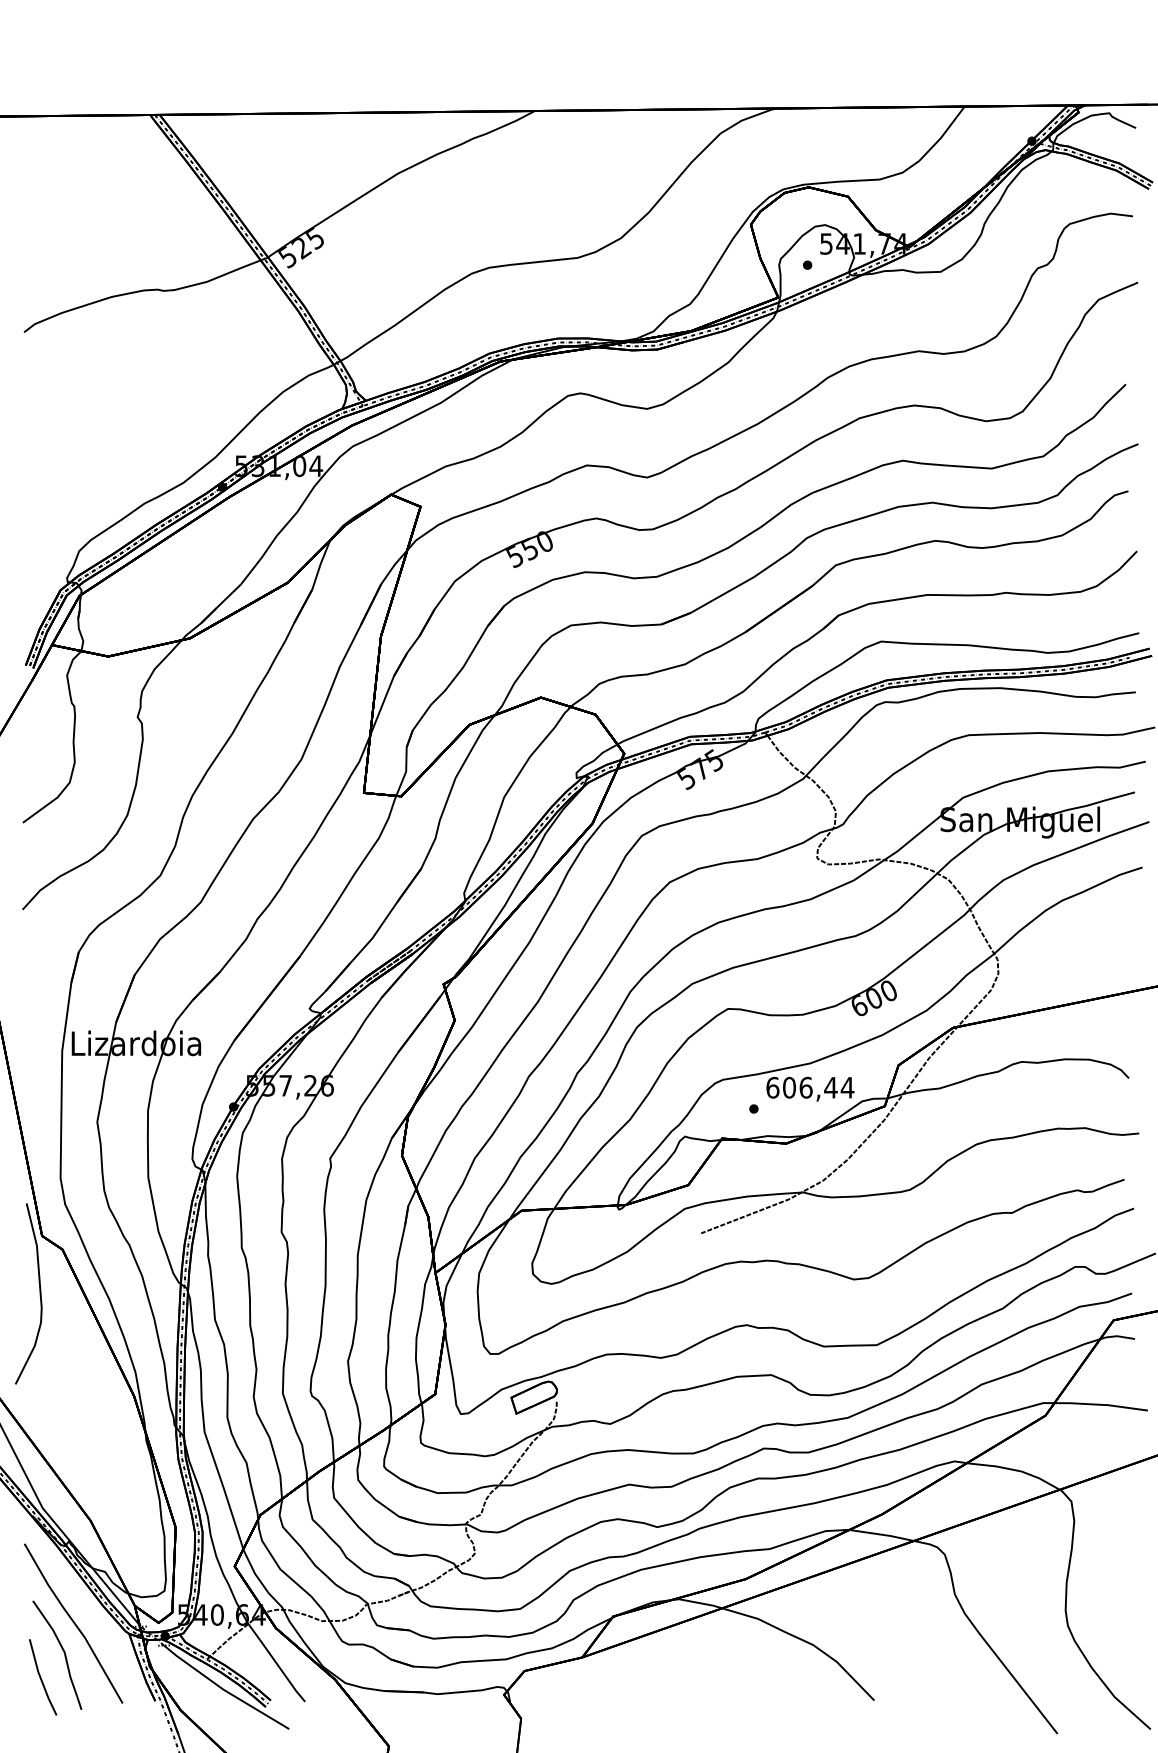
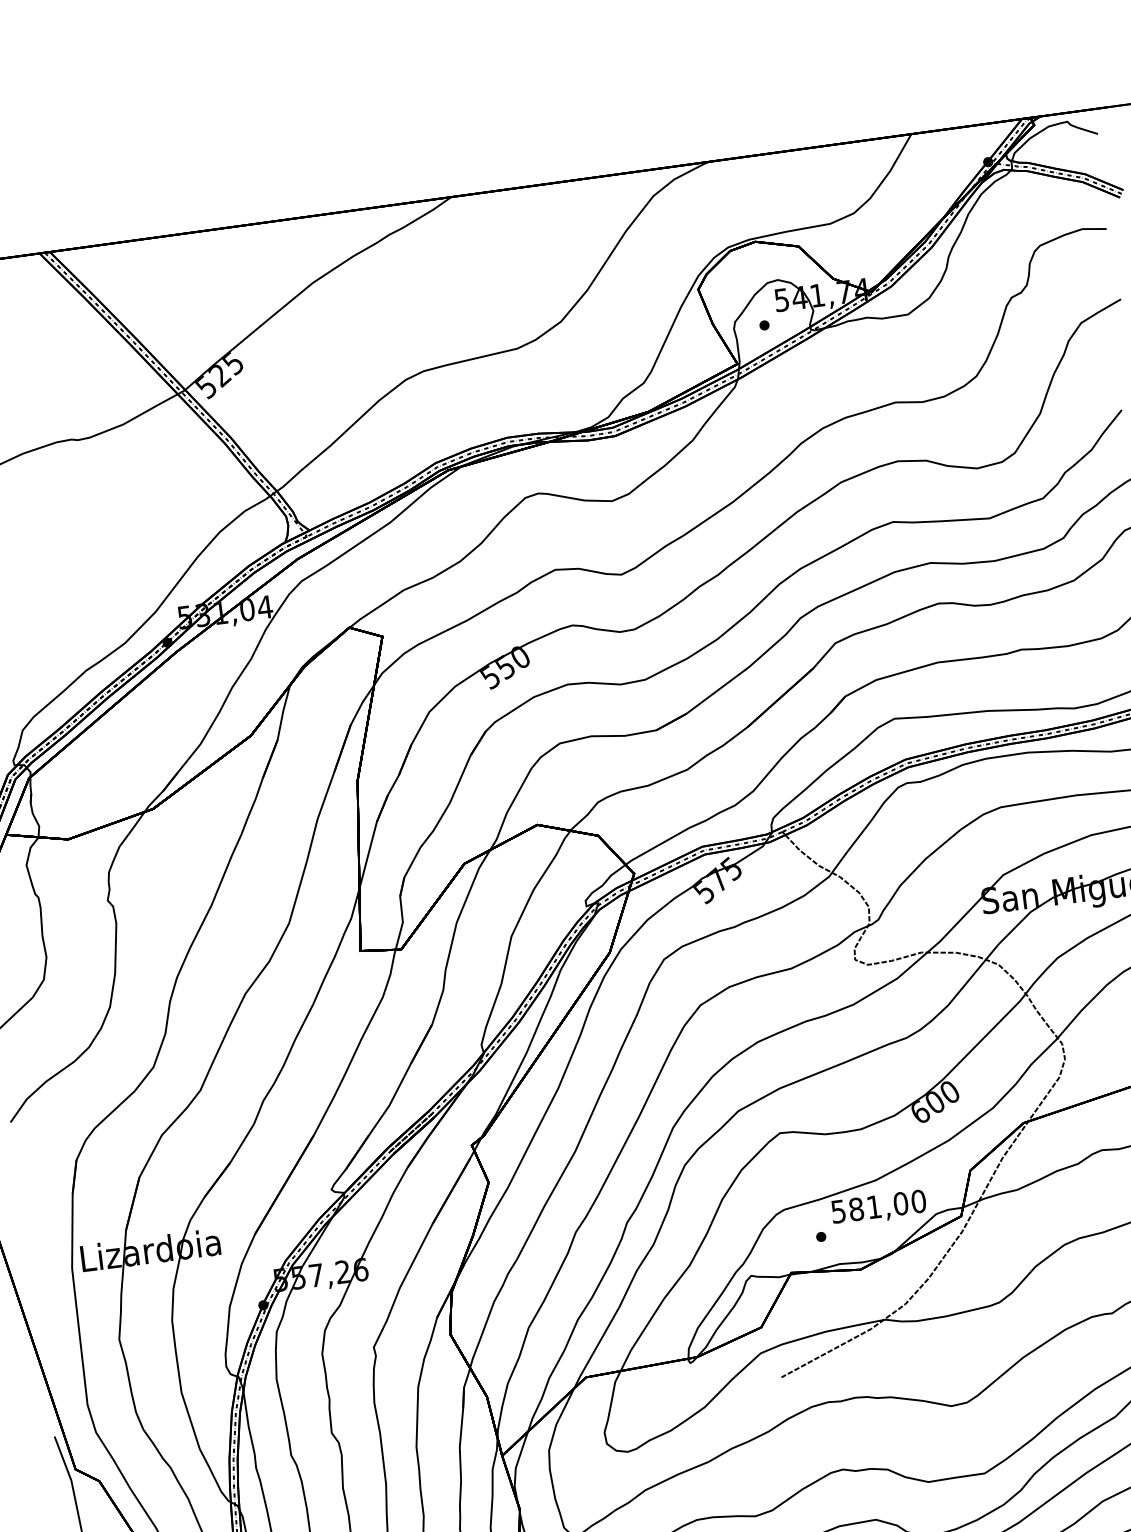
text: (810, 1087) -> (878, 1206), 606,44 -> 581,00

